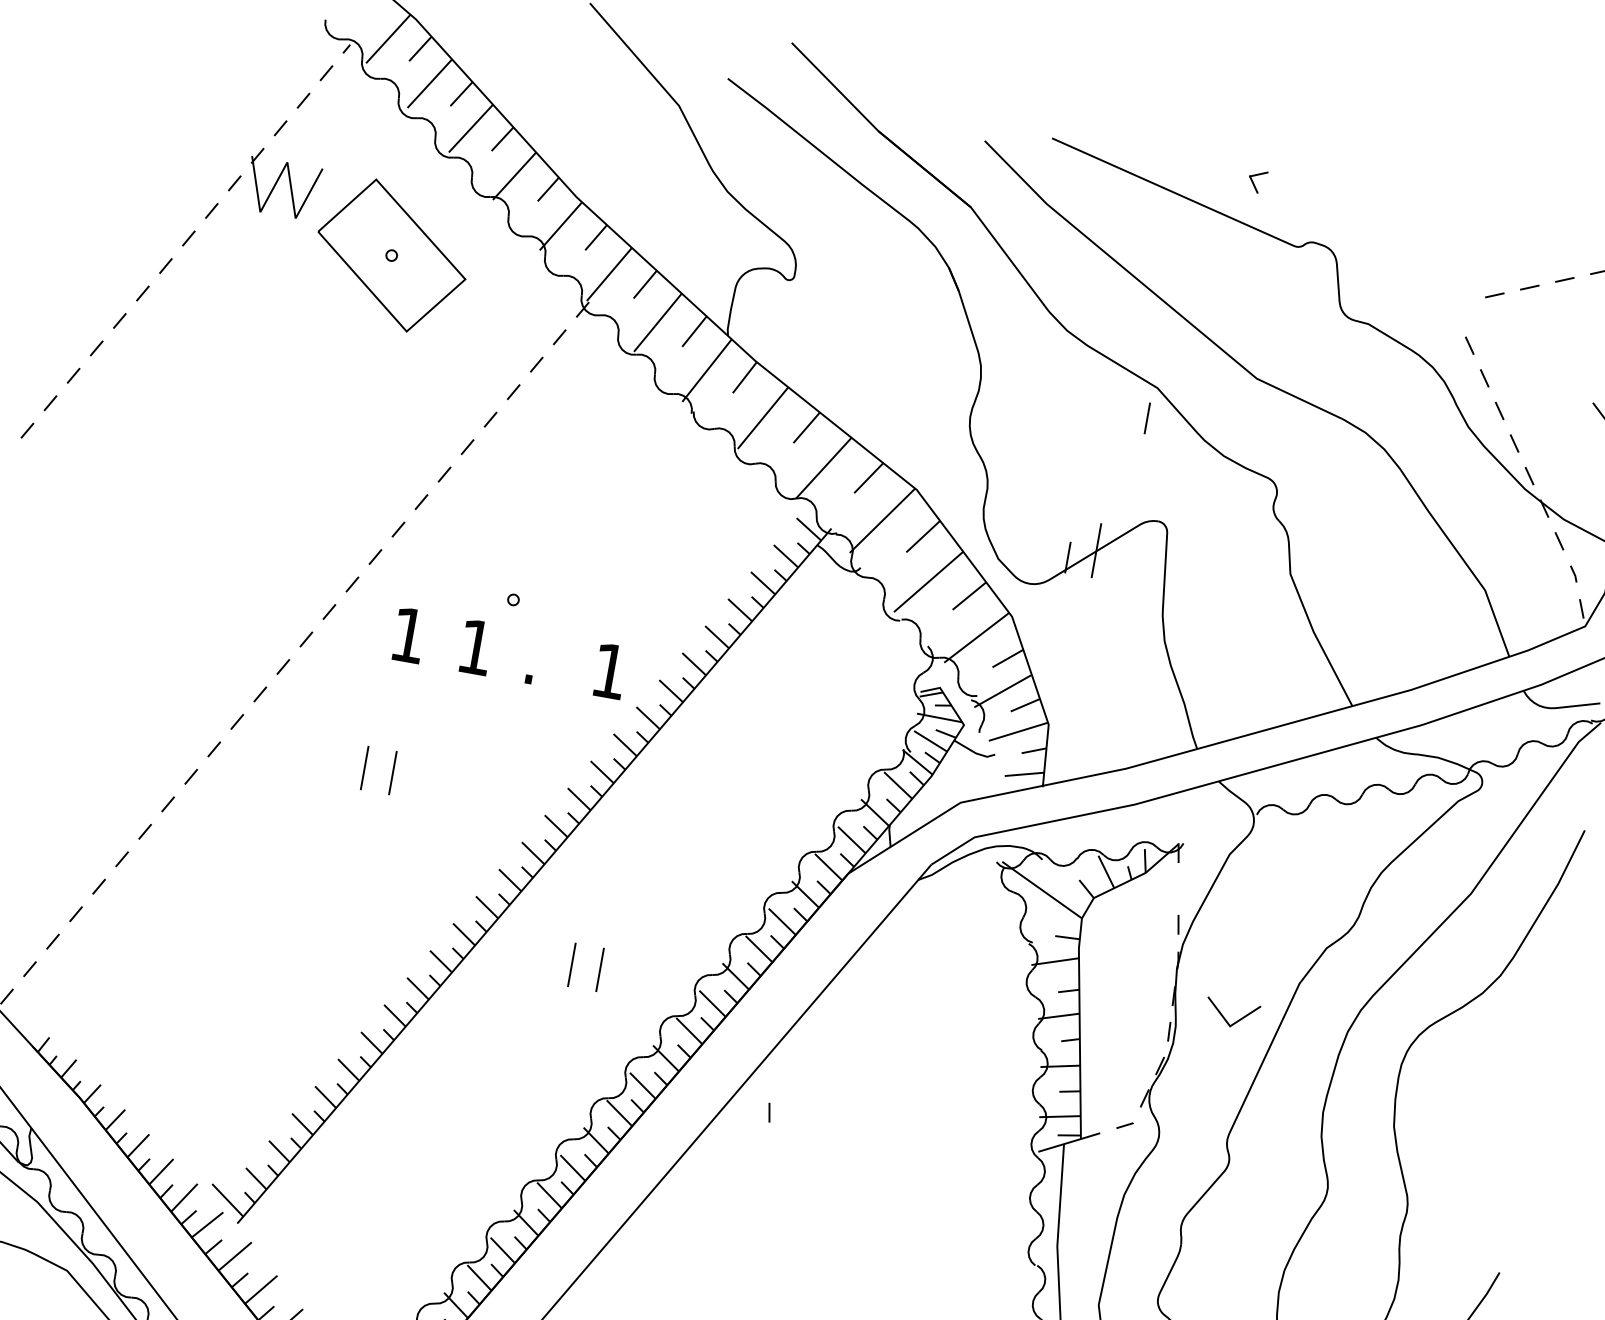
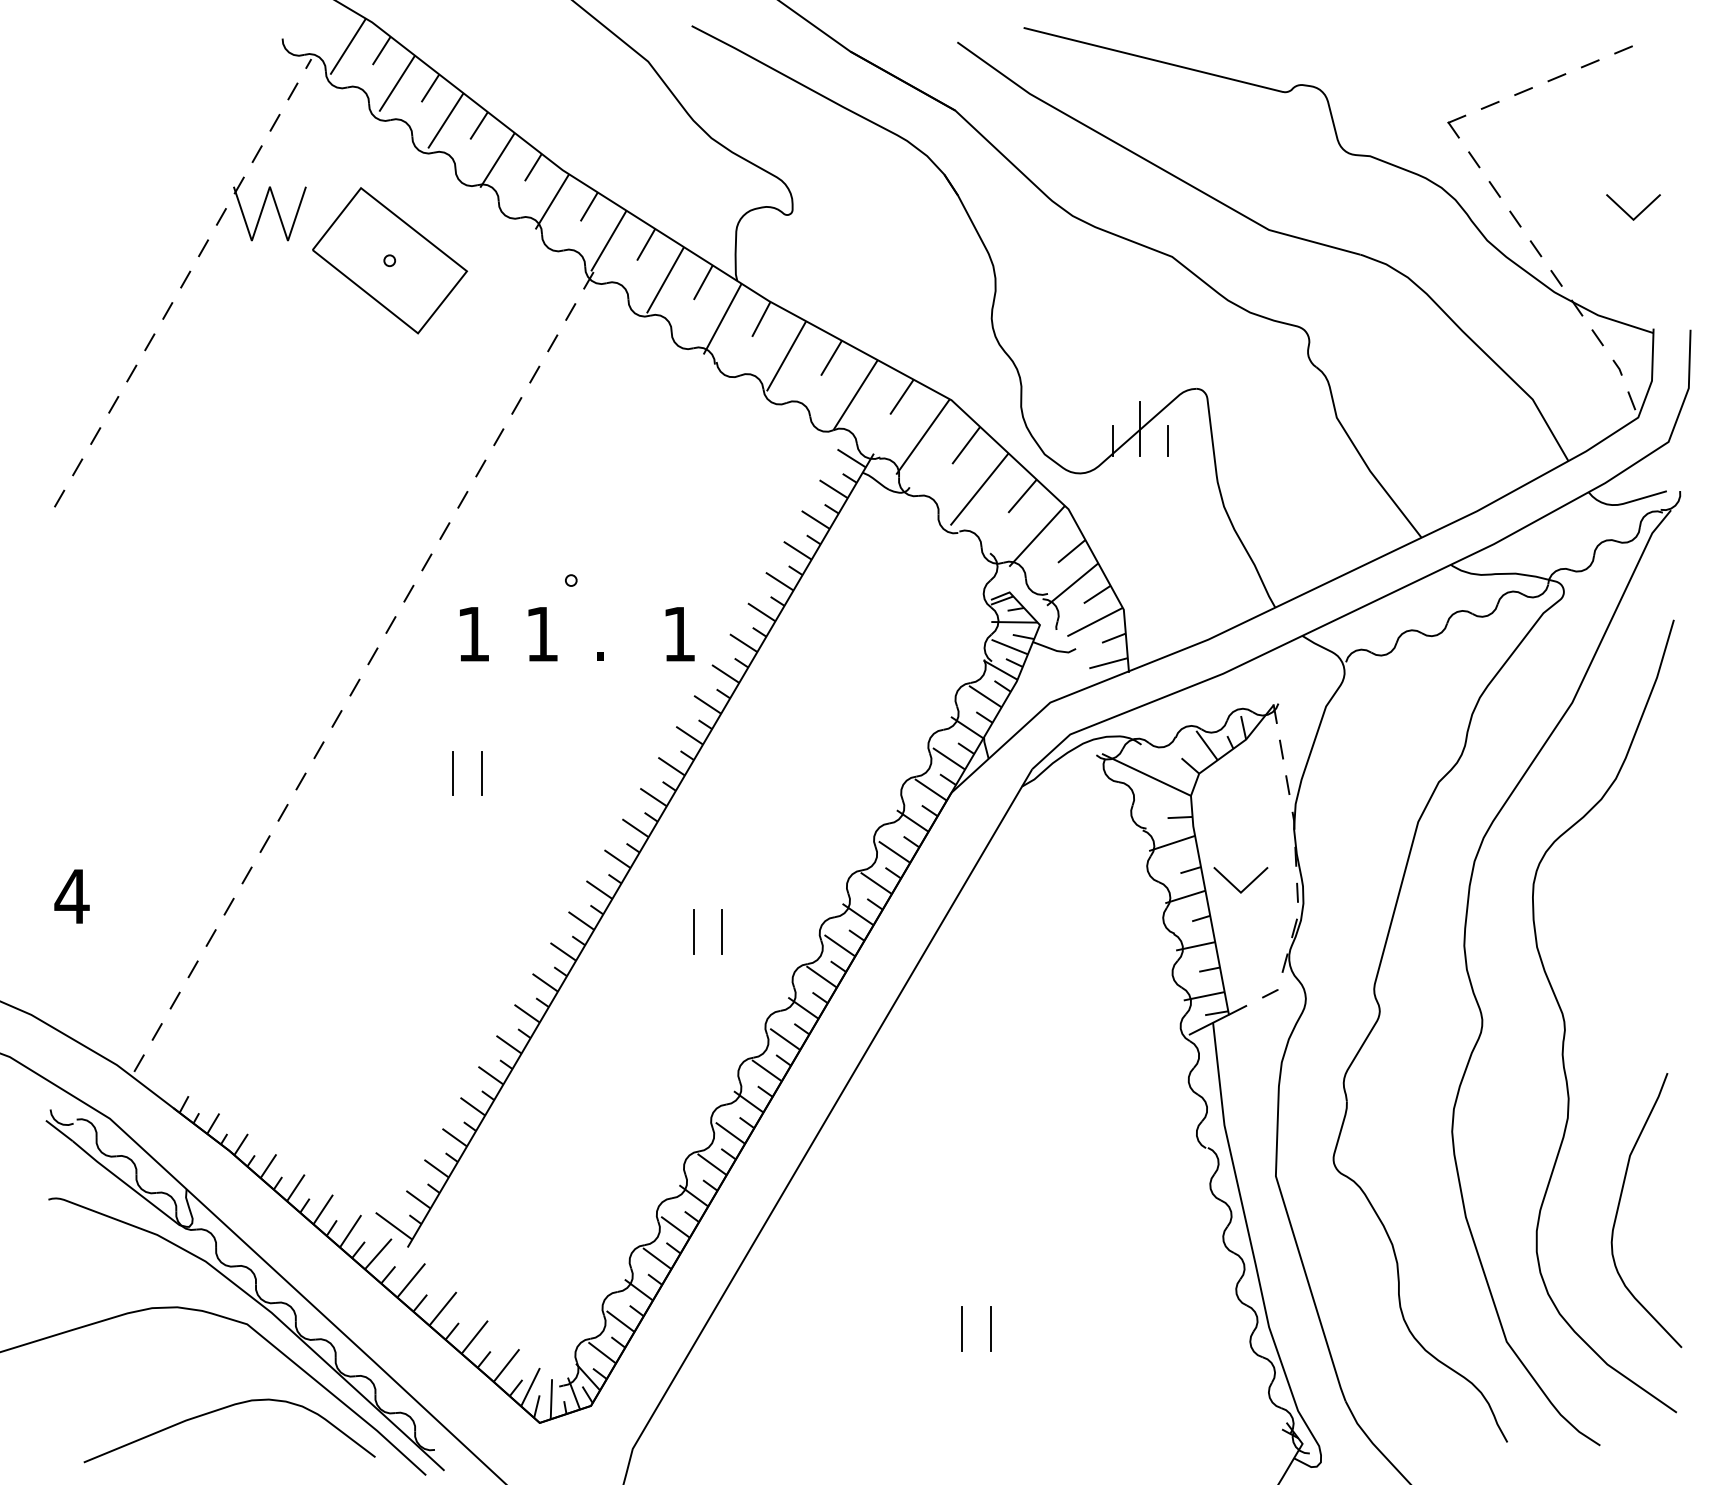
part: (1257, 181) -> (1456, 126), moved
line: (1147, 418) -> (1167, 440), moved
line: (1225, 1018) -> (1234, 885), moved
line: (769, 1112) -> (1281, 749), moved

